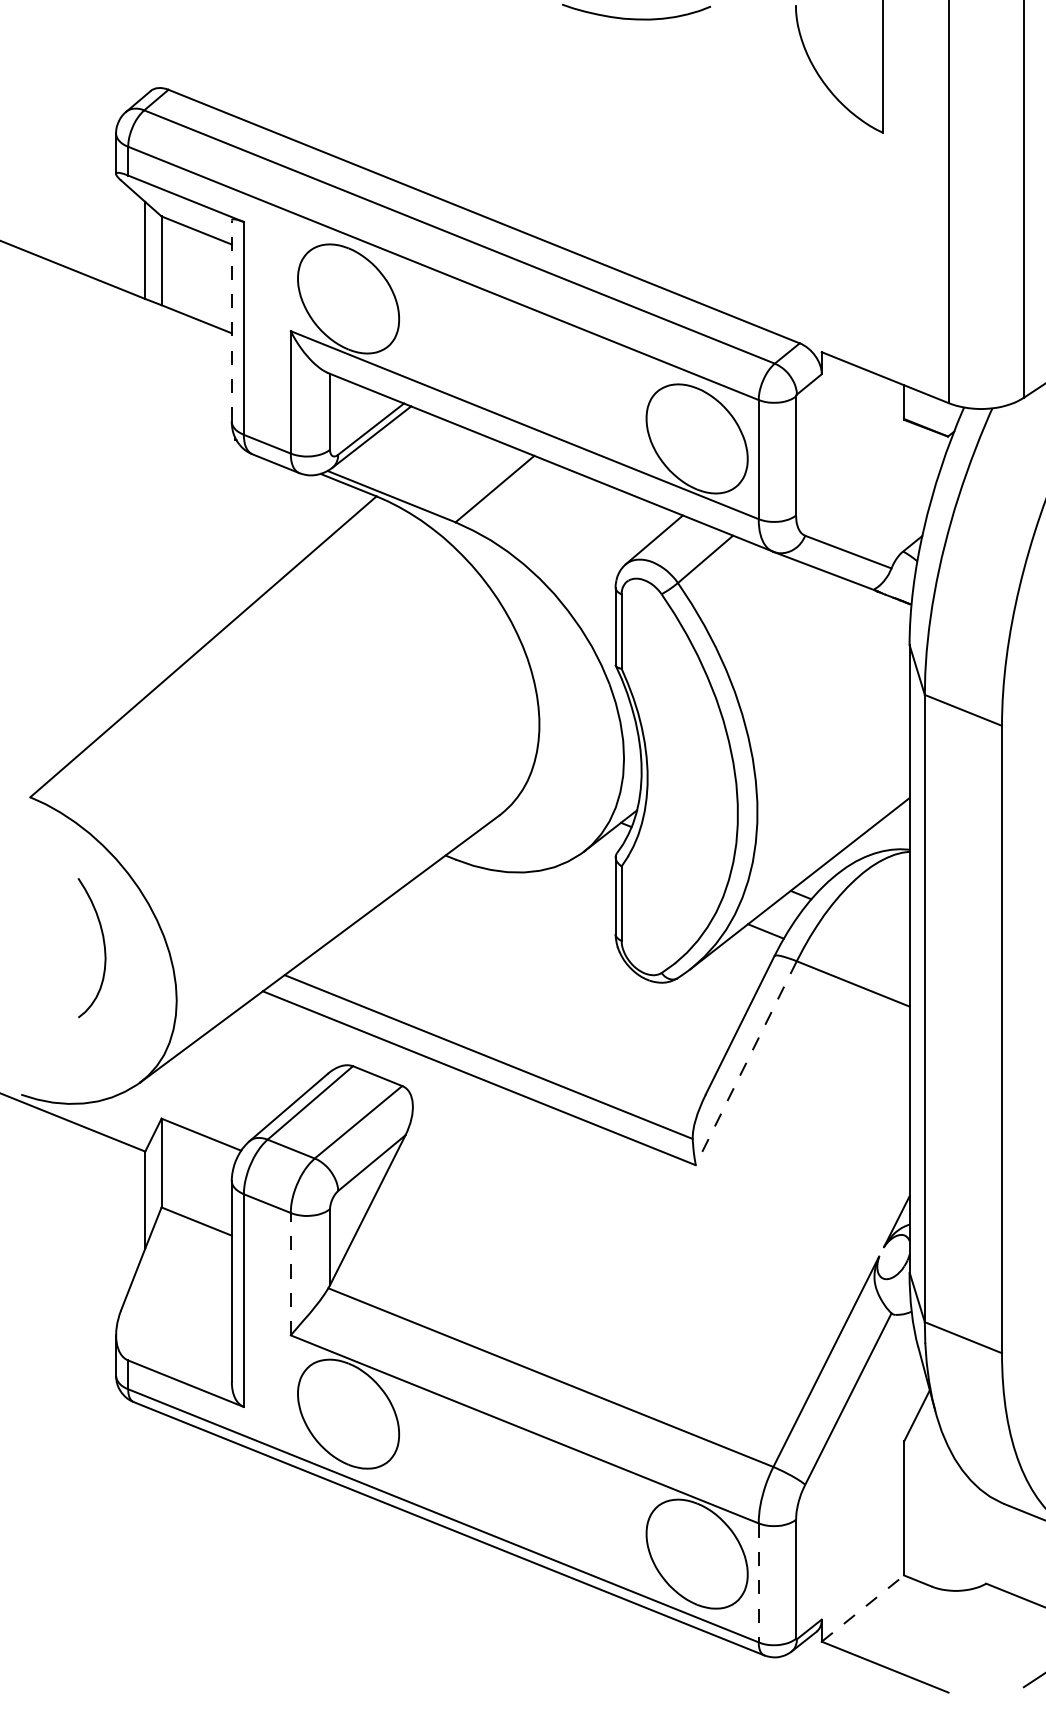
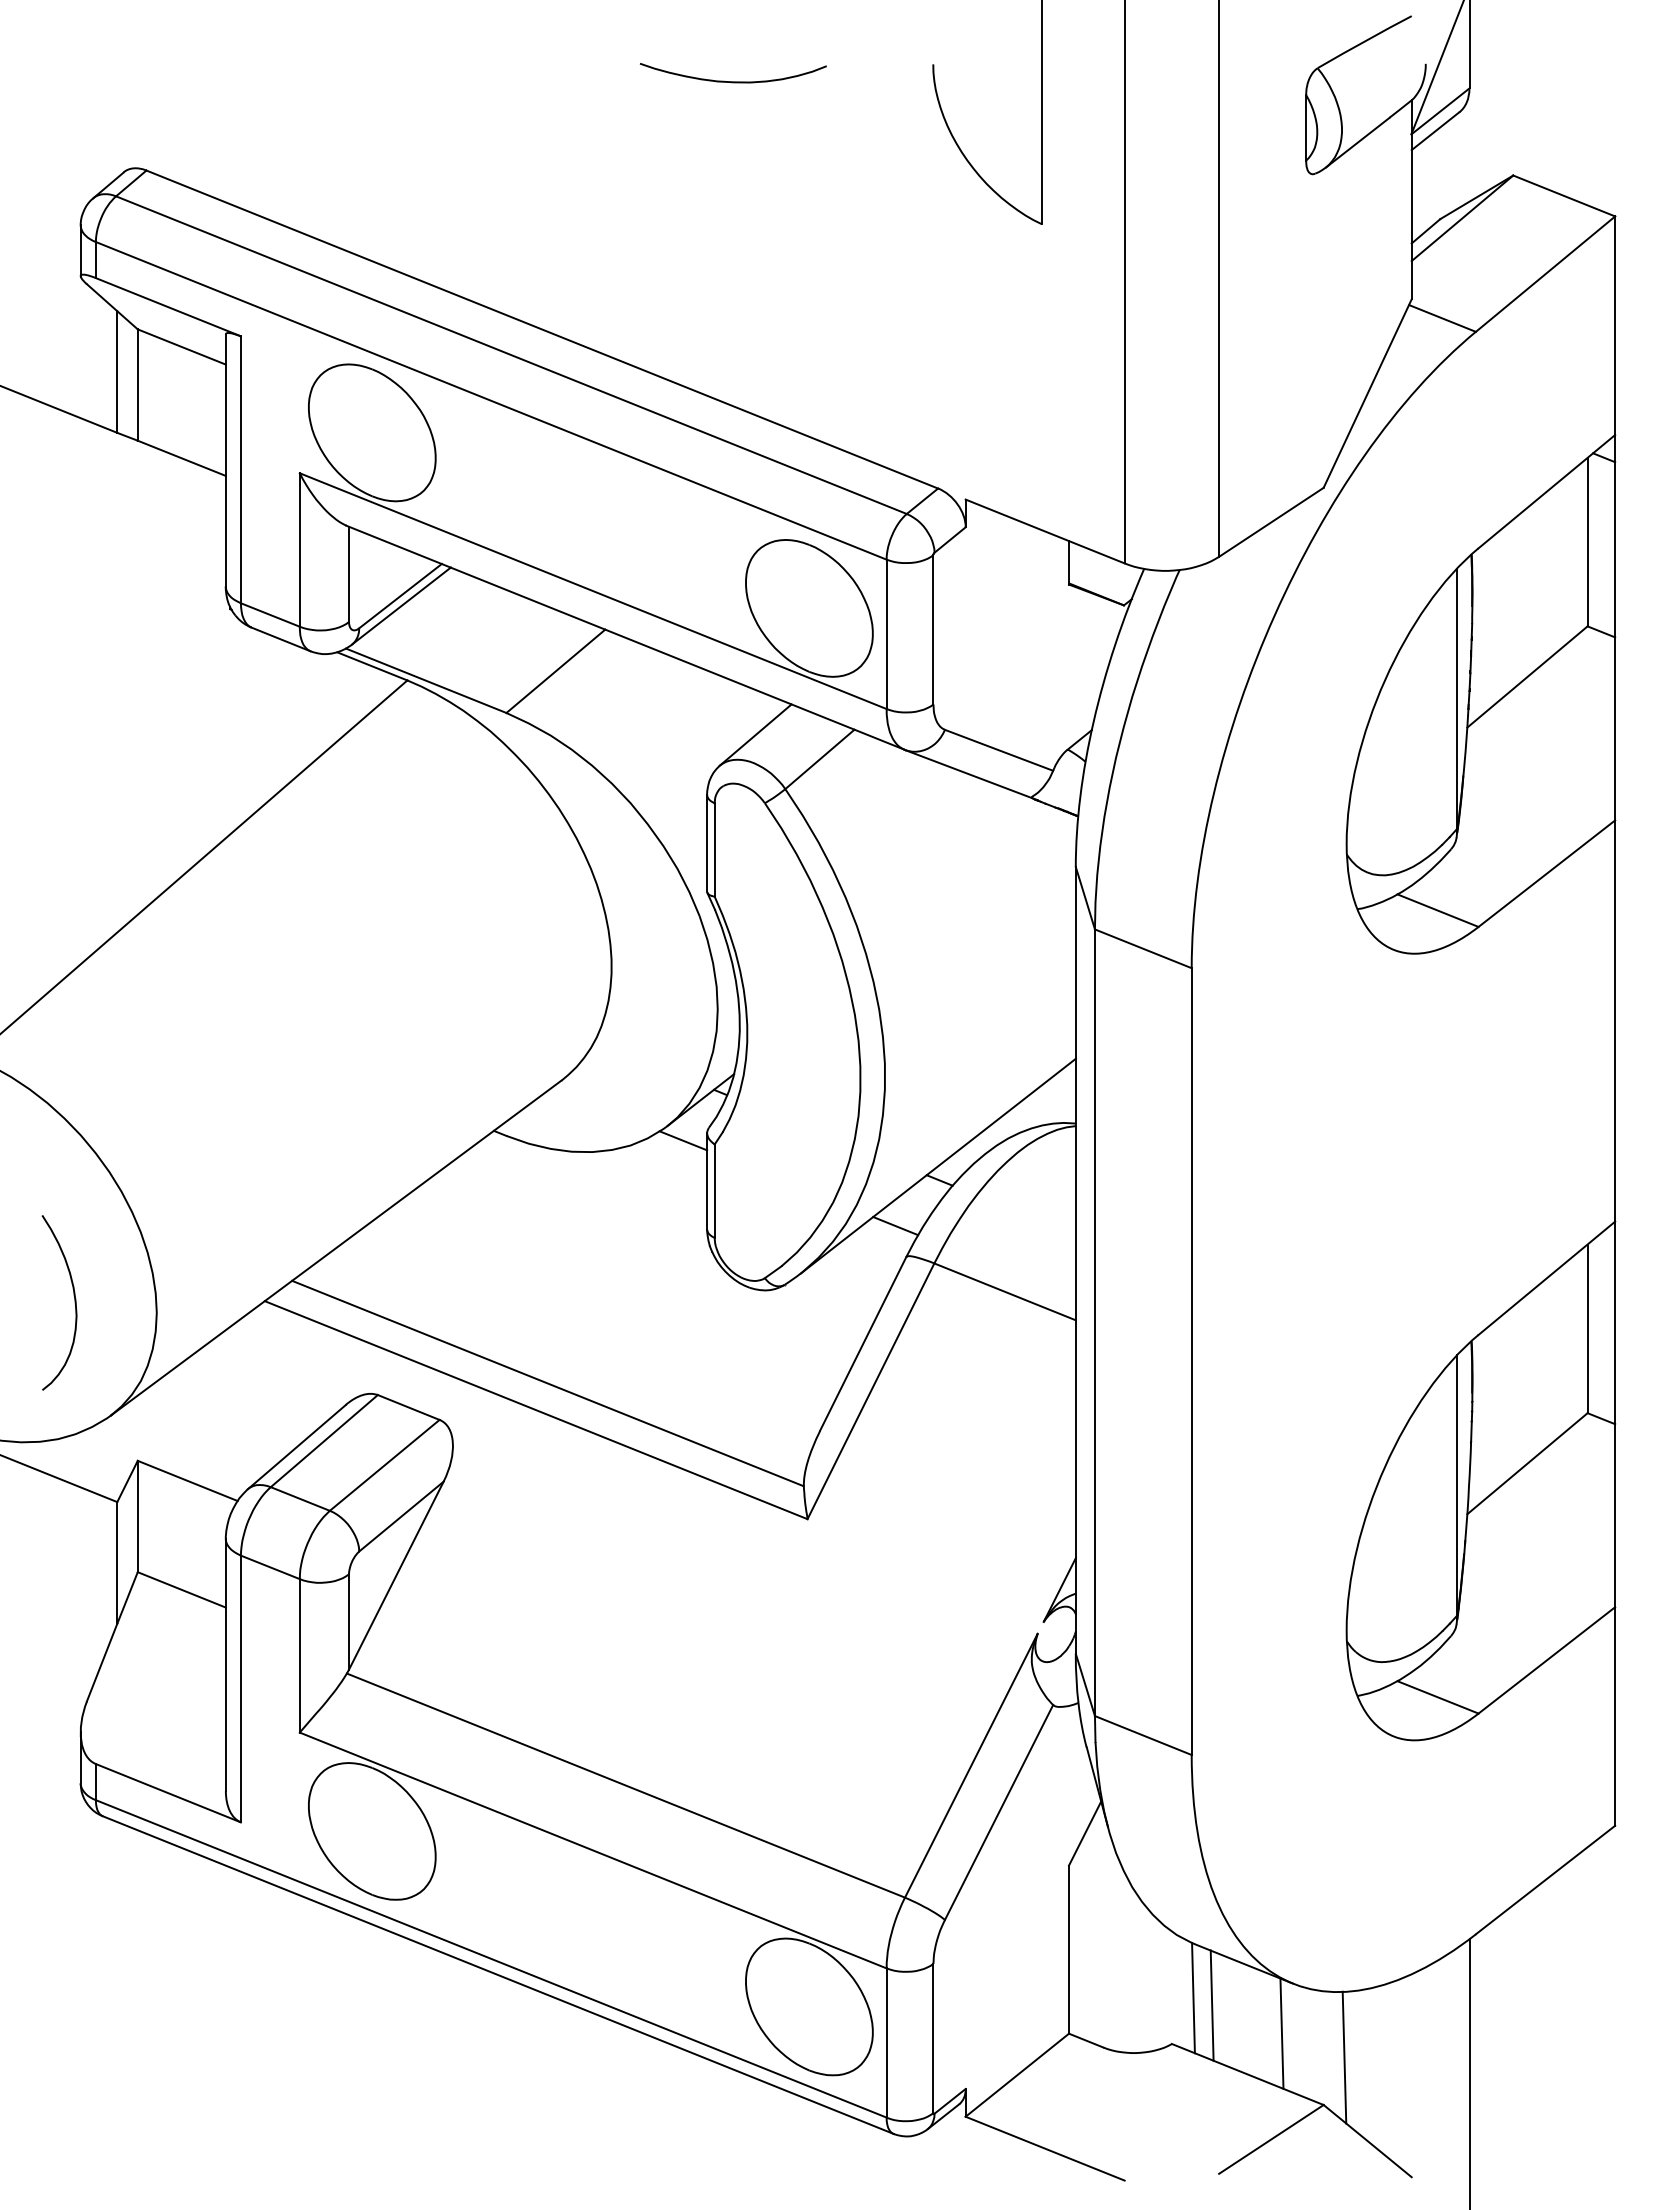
line: (231, 321) -> (225, 460), dashed -> solid
line: (596, 863) -> (683, 1140), added
curve: (103, 947) -> (74, 1302), moved
line: (745, 1063) -> (870, 1391), dashed -> solid
line: (290, 1273) -> (299, 1655), dashed -> solid
line: (1003, 1546) -> (1193, 1997), added
line: (1017, 1552) -> (1211, 2005), added
line: (758, 1583) -> (886, 2043), dashed -> solid
line: (863, 1608) -> (1017, 2074), dashed -> solid

